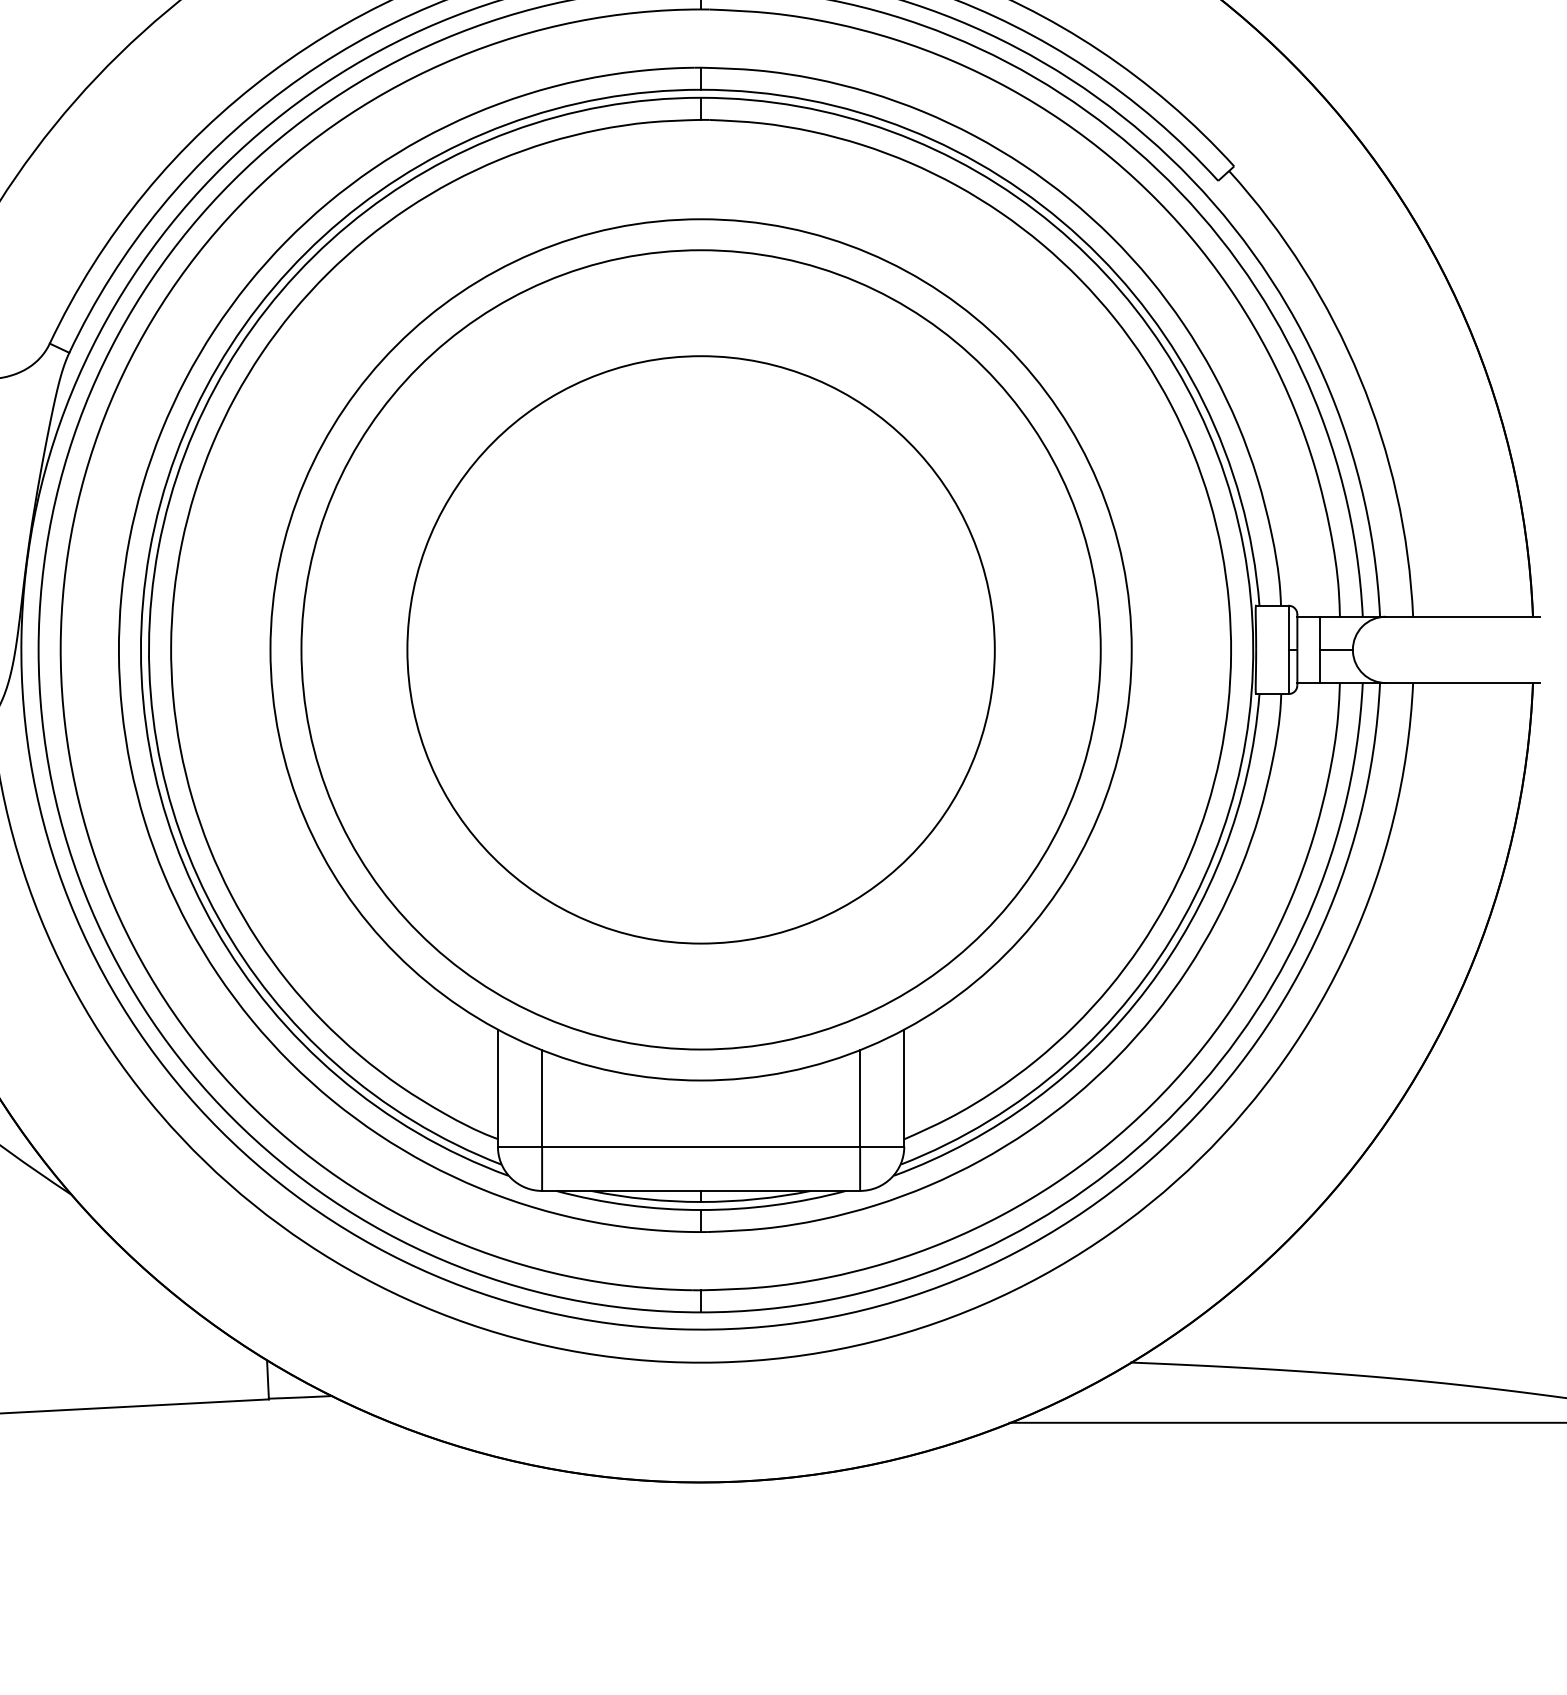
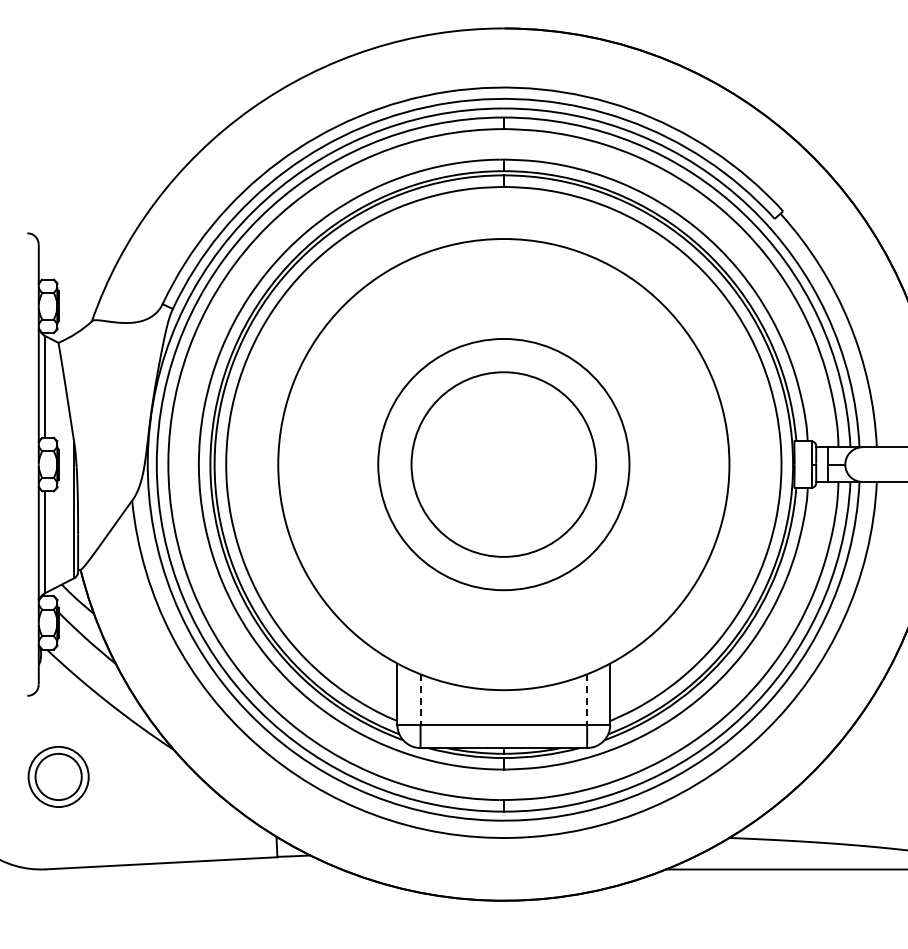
circle: (700, 649) -> (503, 464), size x0.6
circle: (700, 649) -> (503, 464), size x0.6
line: (542, 1100) -> (420, 700), solid -> dashed
line: (860, 1100) -> (587, 700), solid -> dashed

